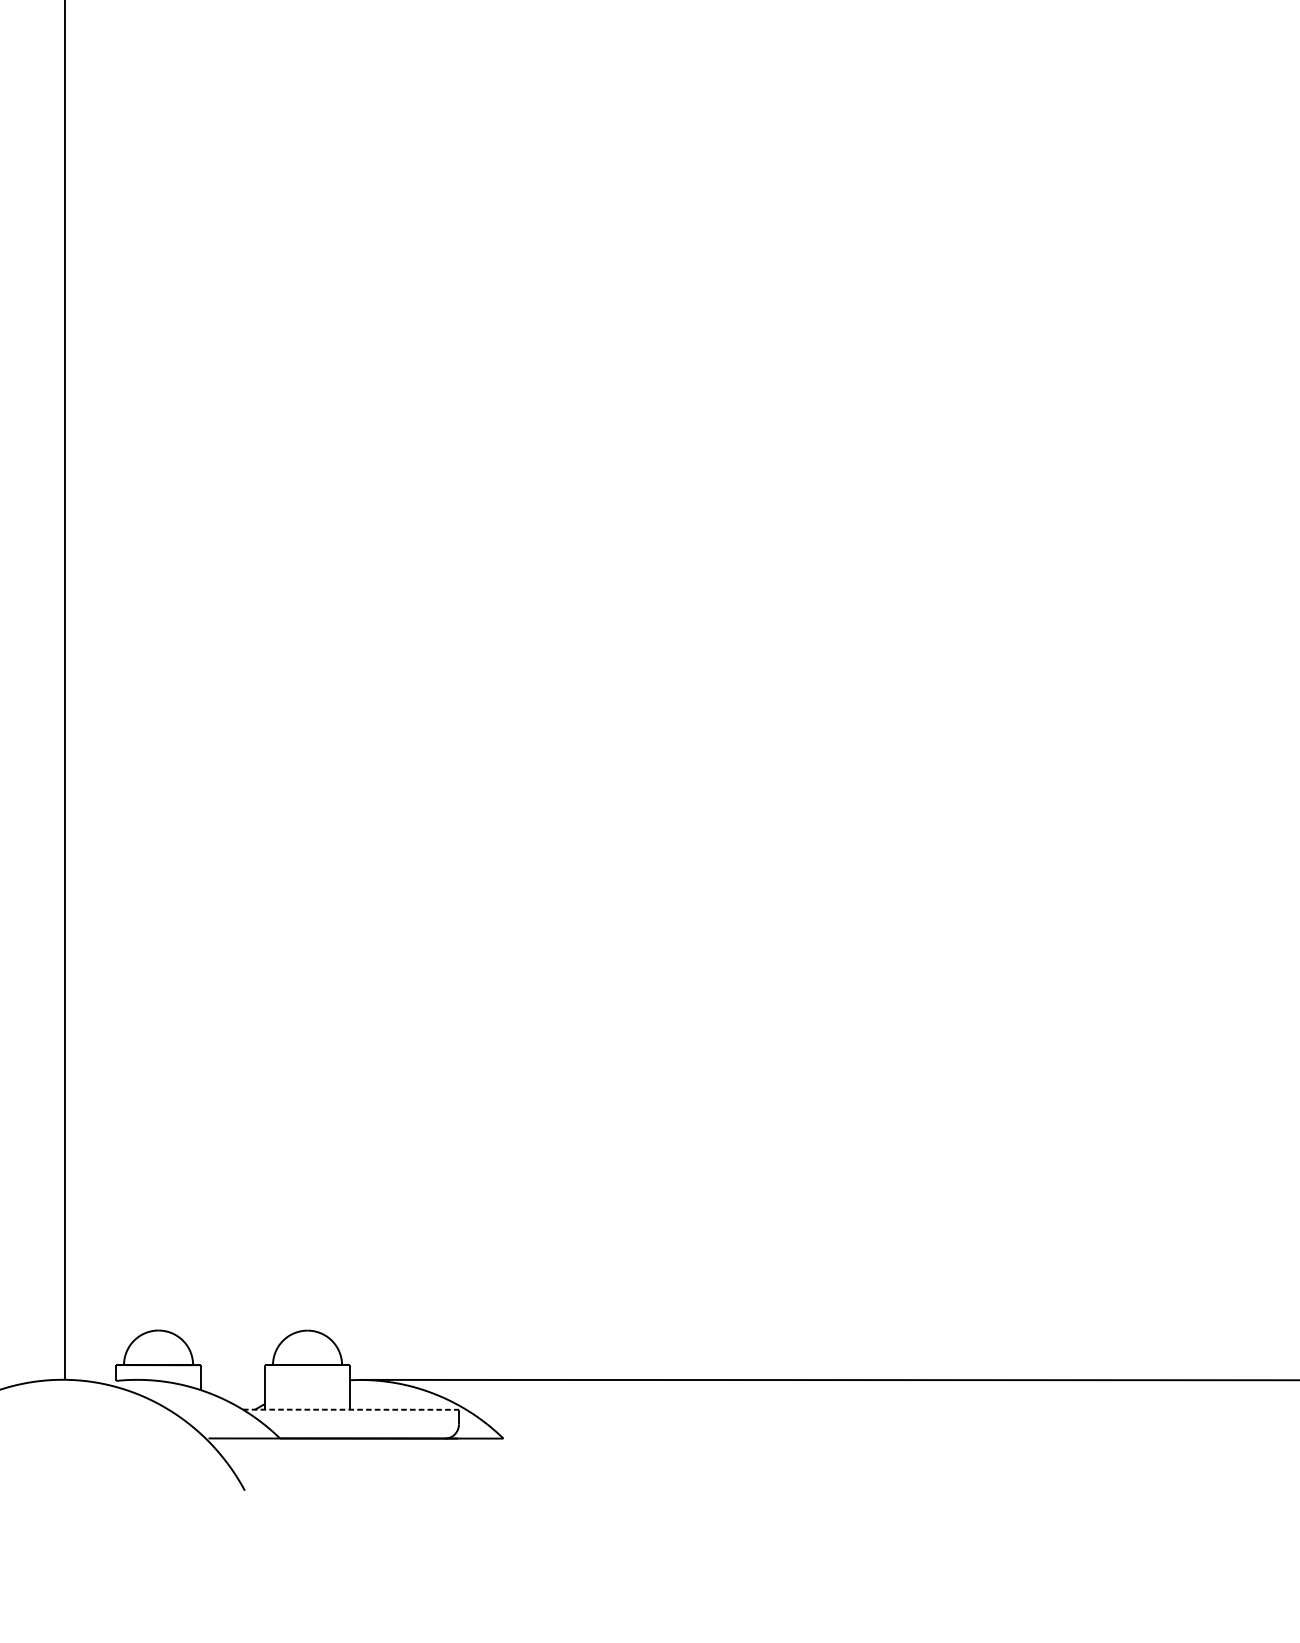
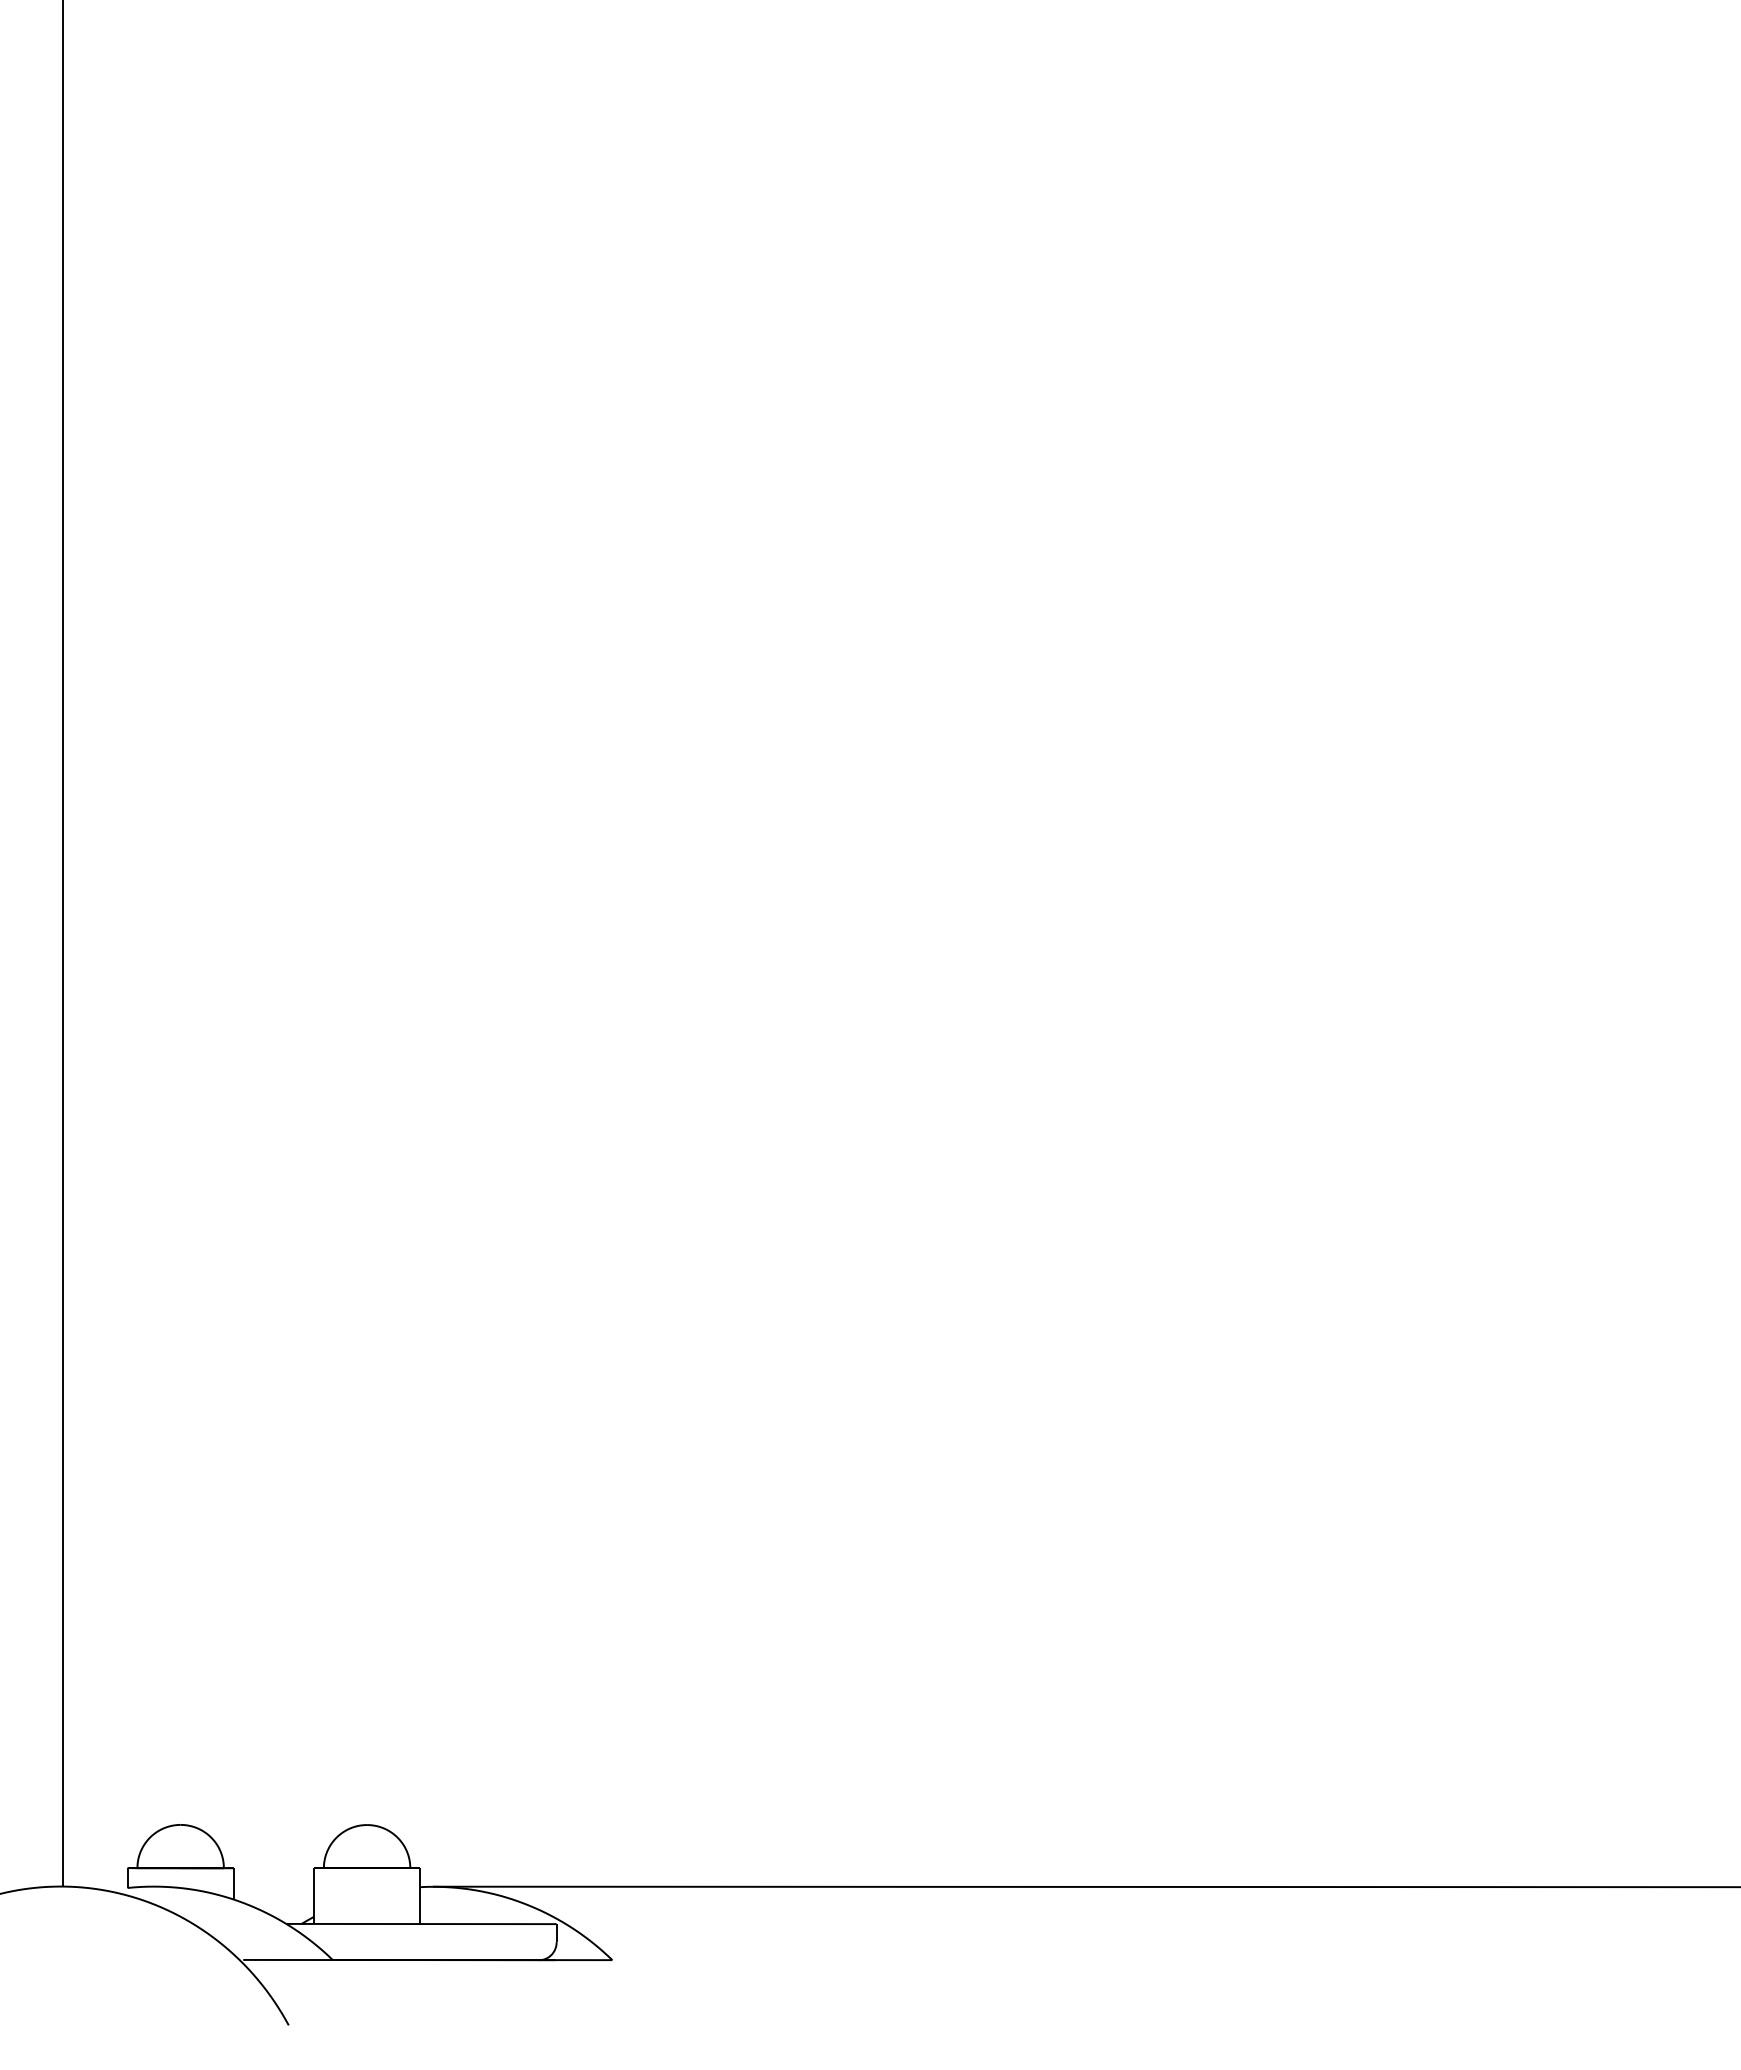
line: (351, 1410) -> (422, 1924), dashed -> solid

